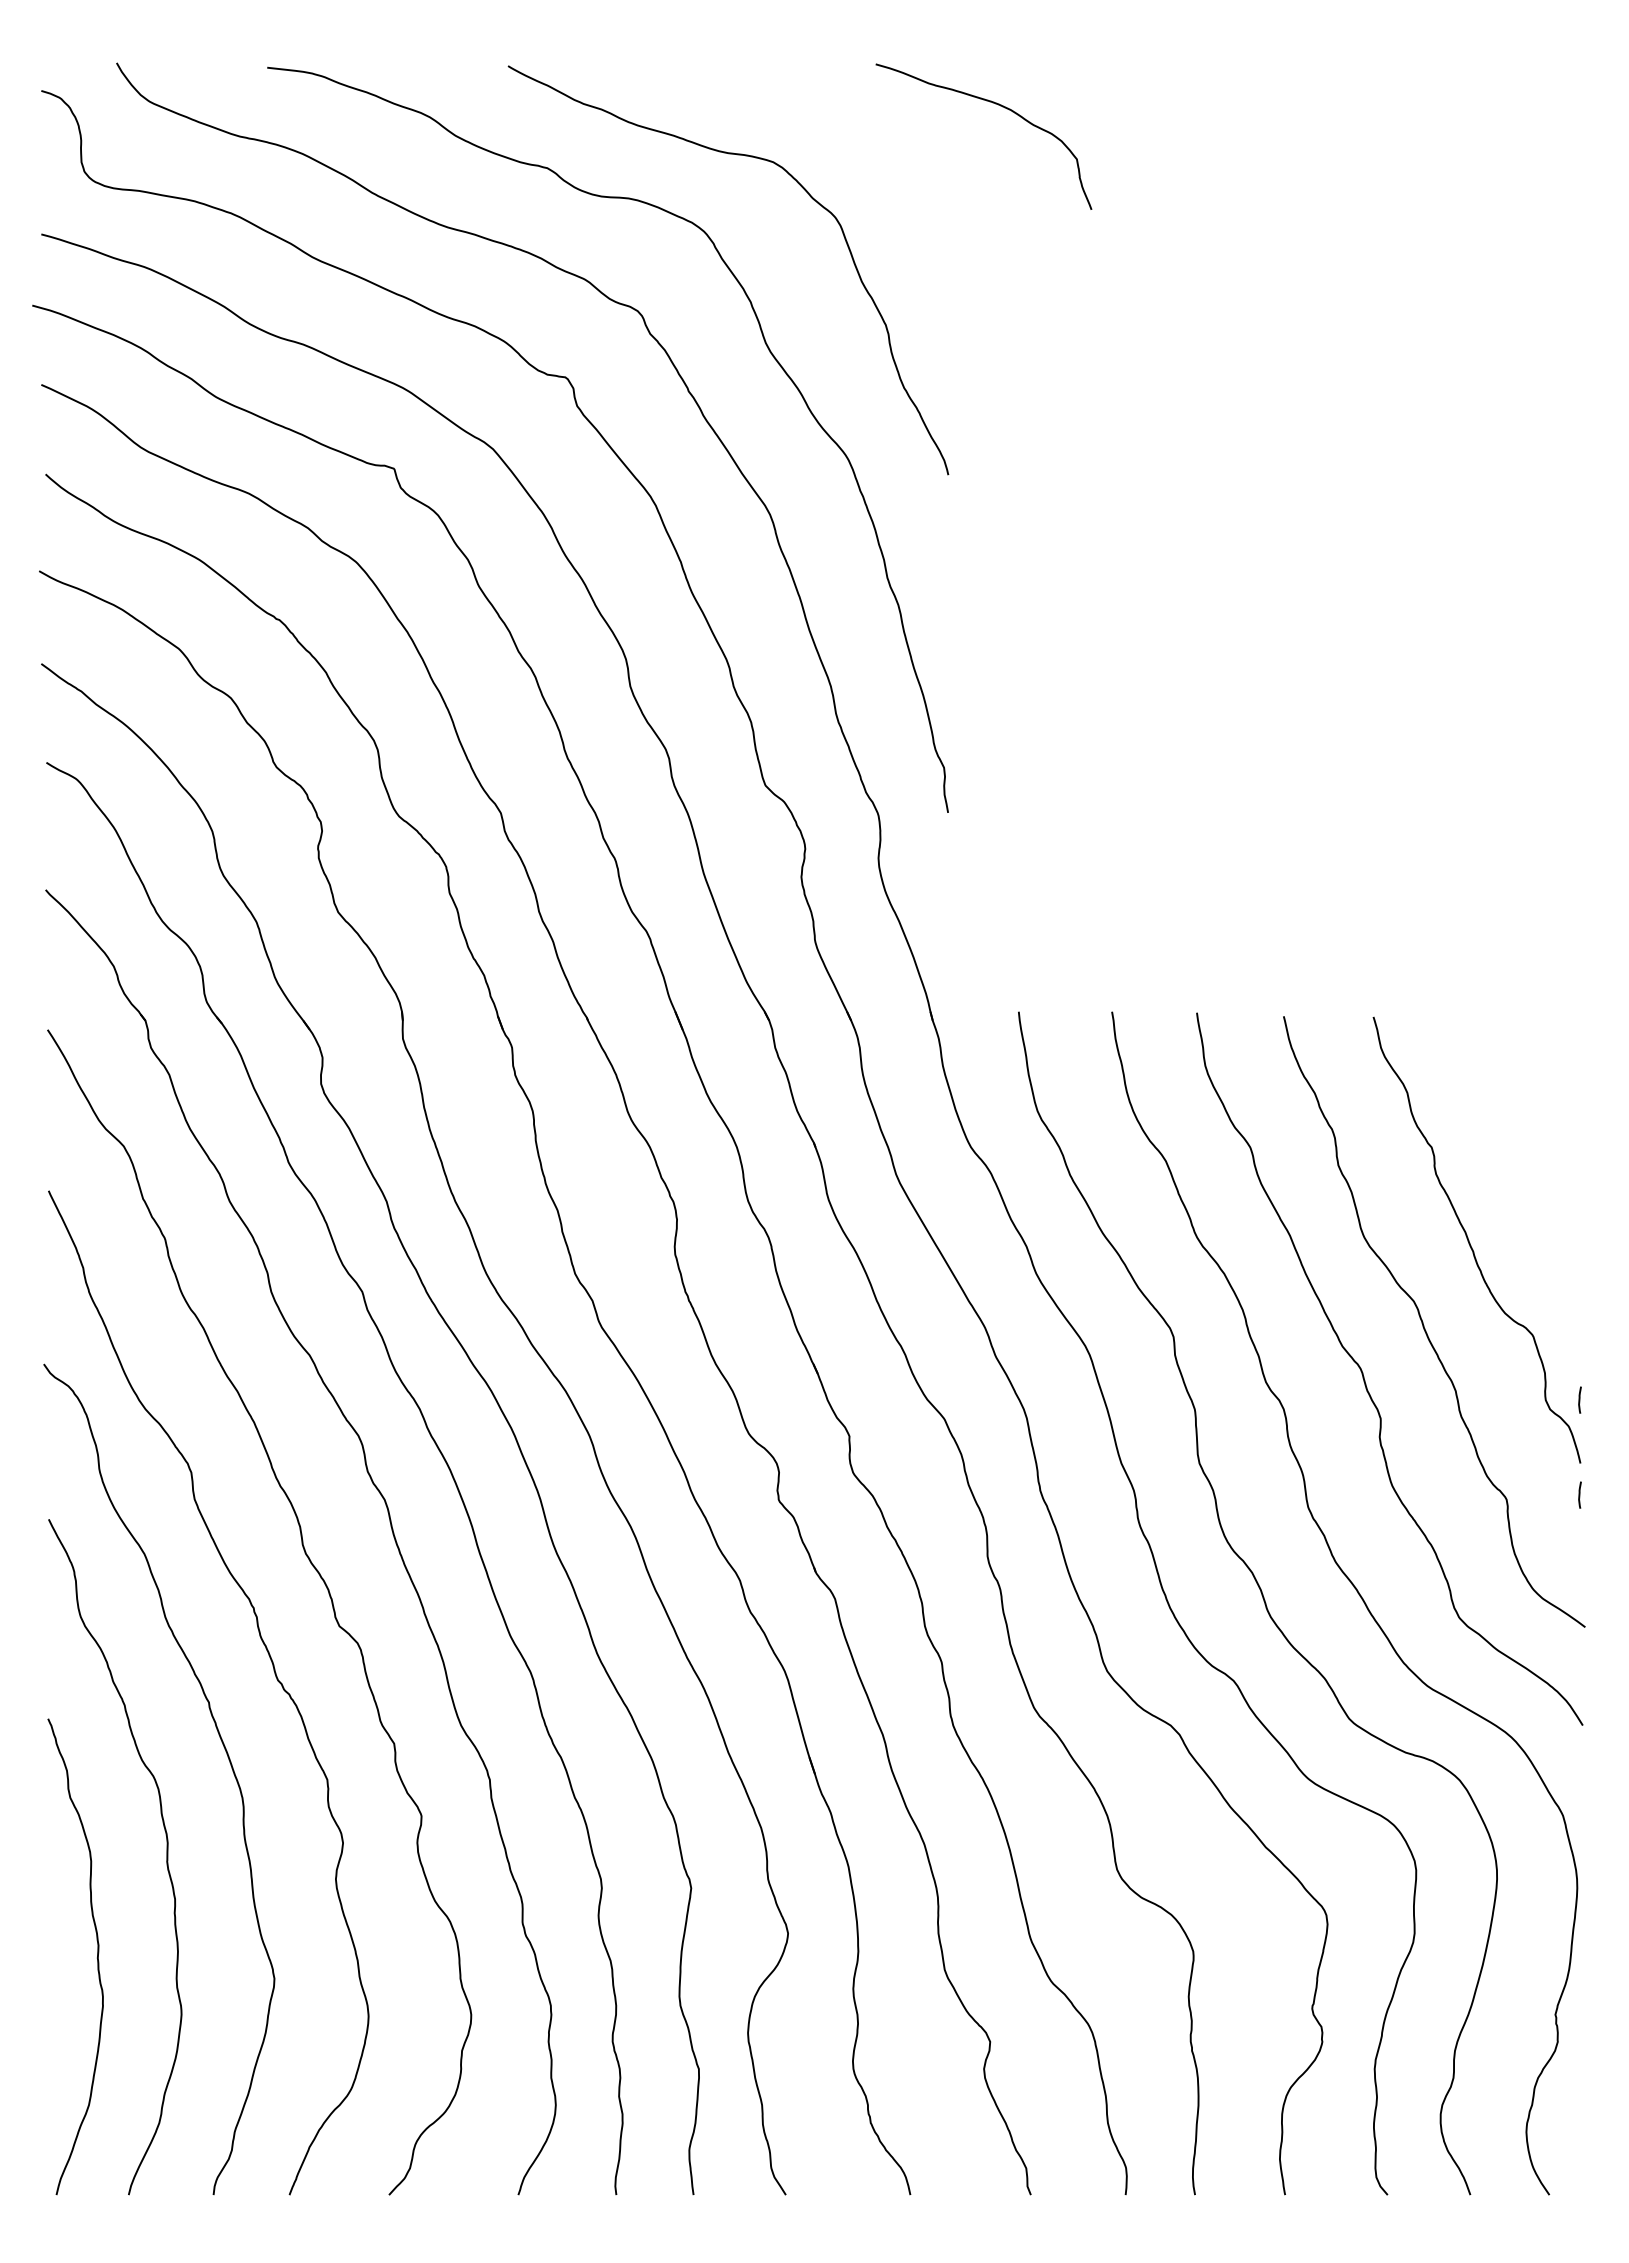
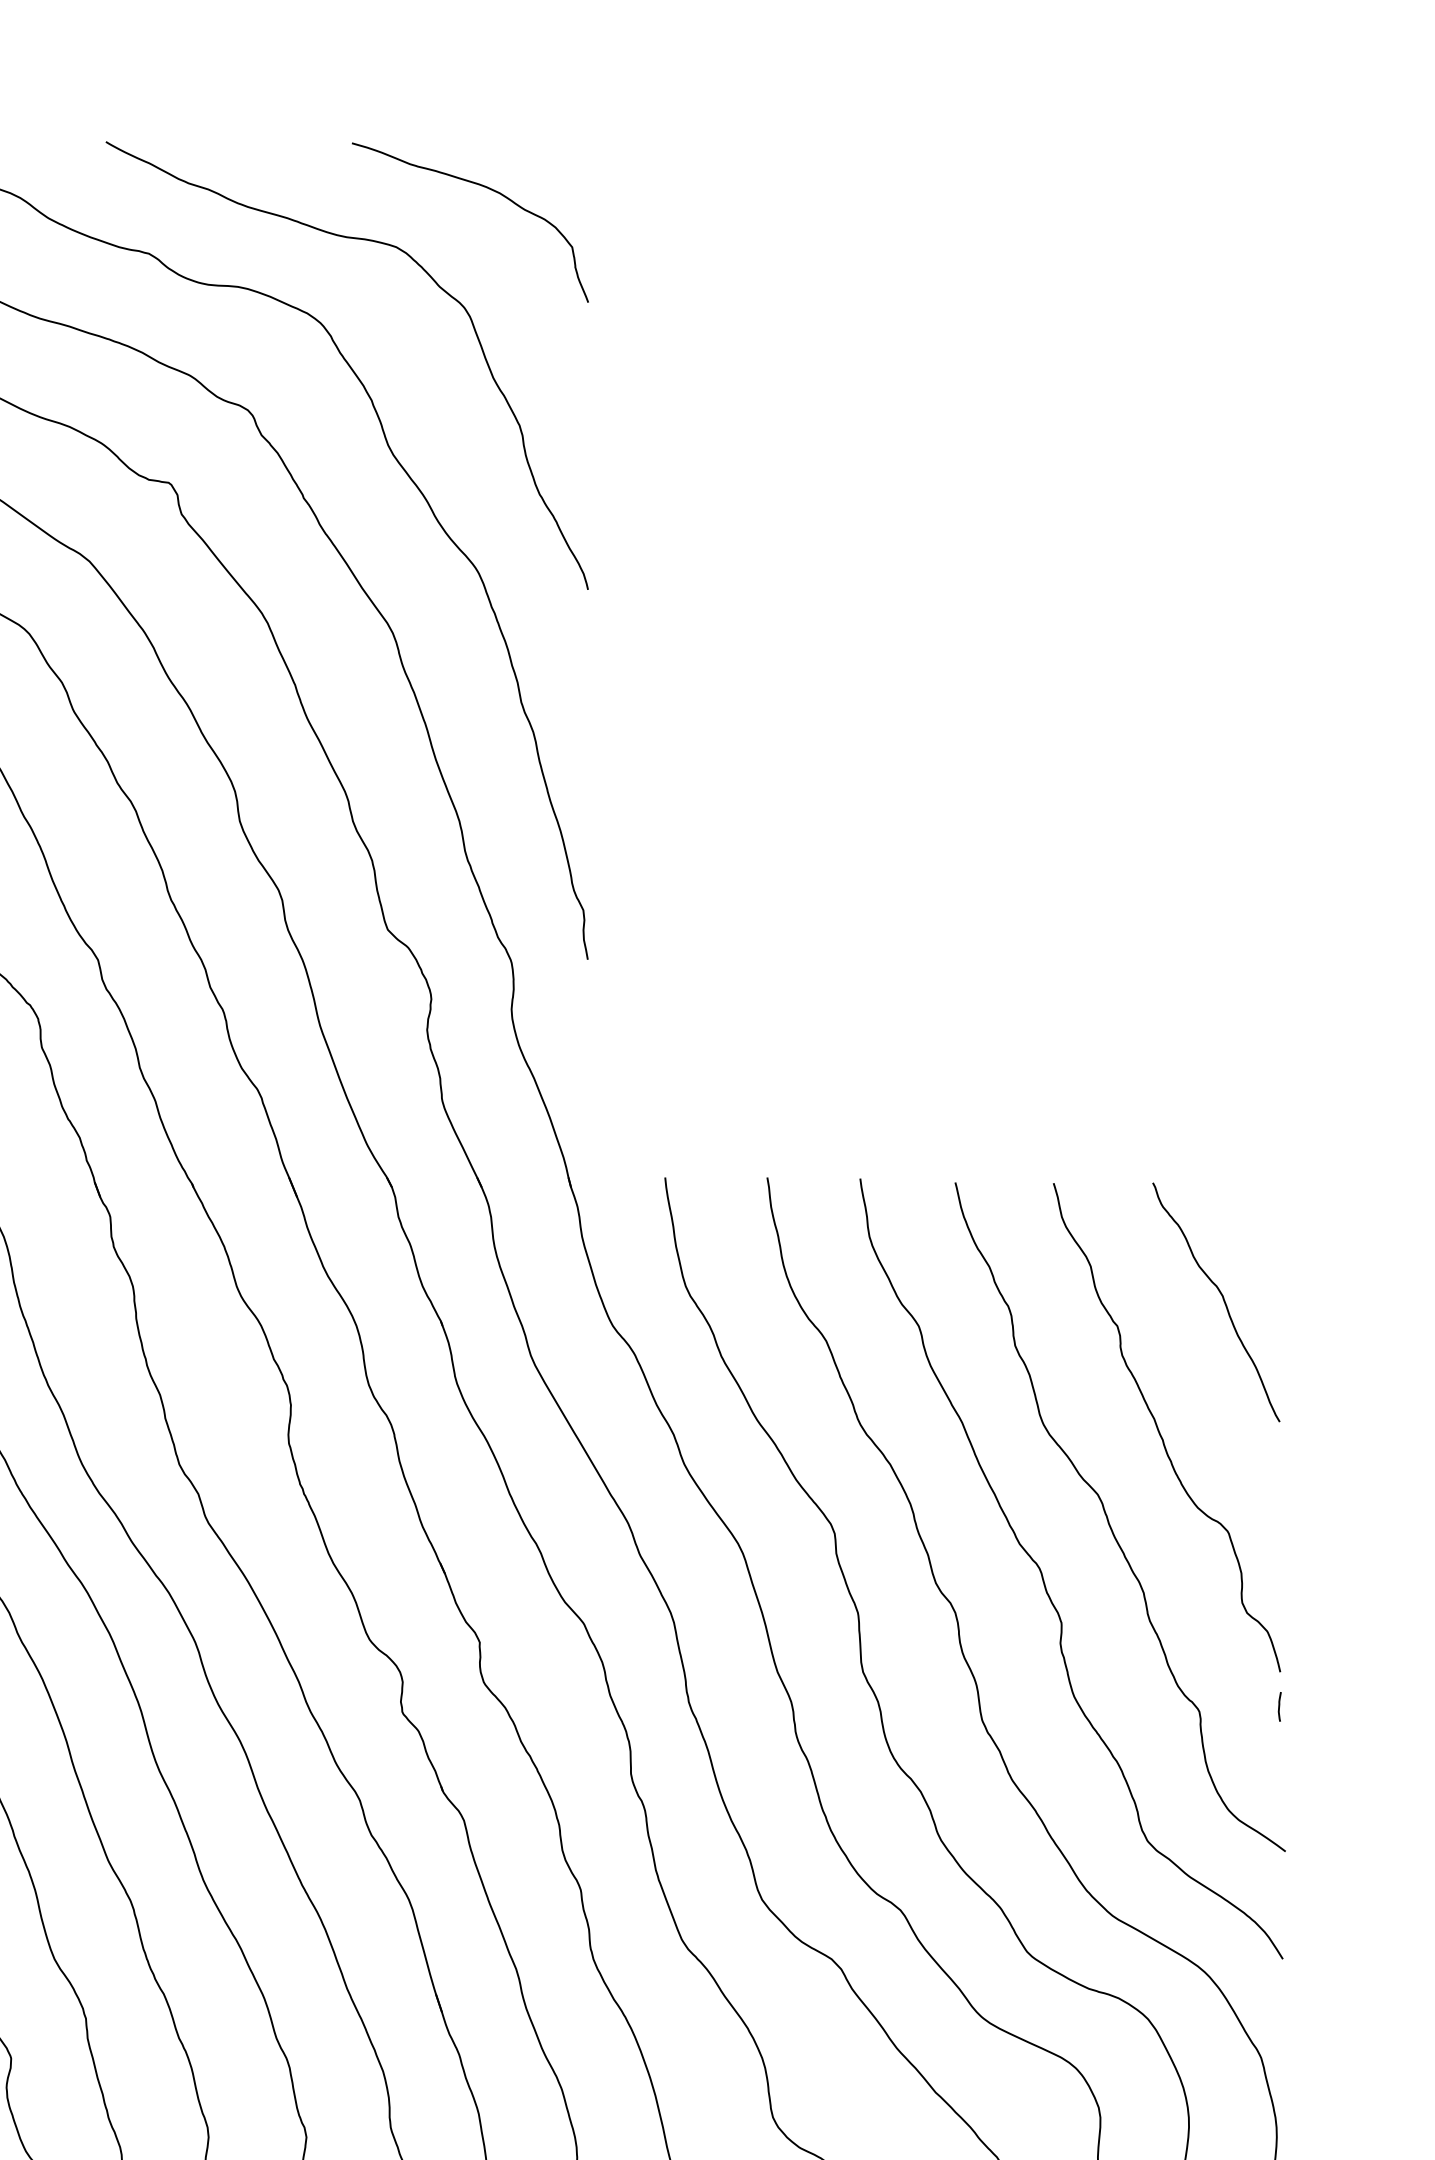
curve: (995, 104) -> (483, 187), moved
curve: (1527, 1122) -> (1222, 1298), added
line: (1579, 1399) -> (1279, 1602), removed

